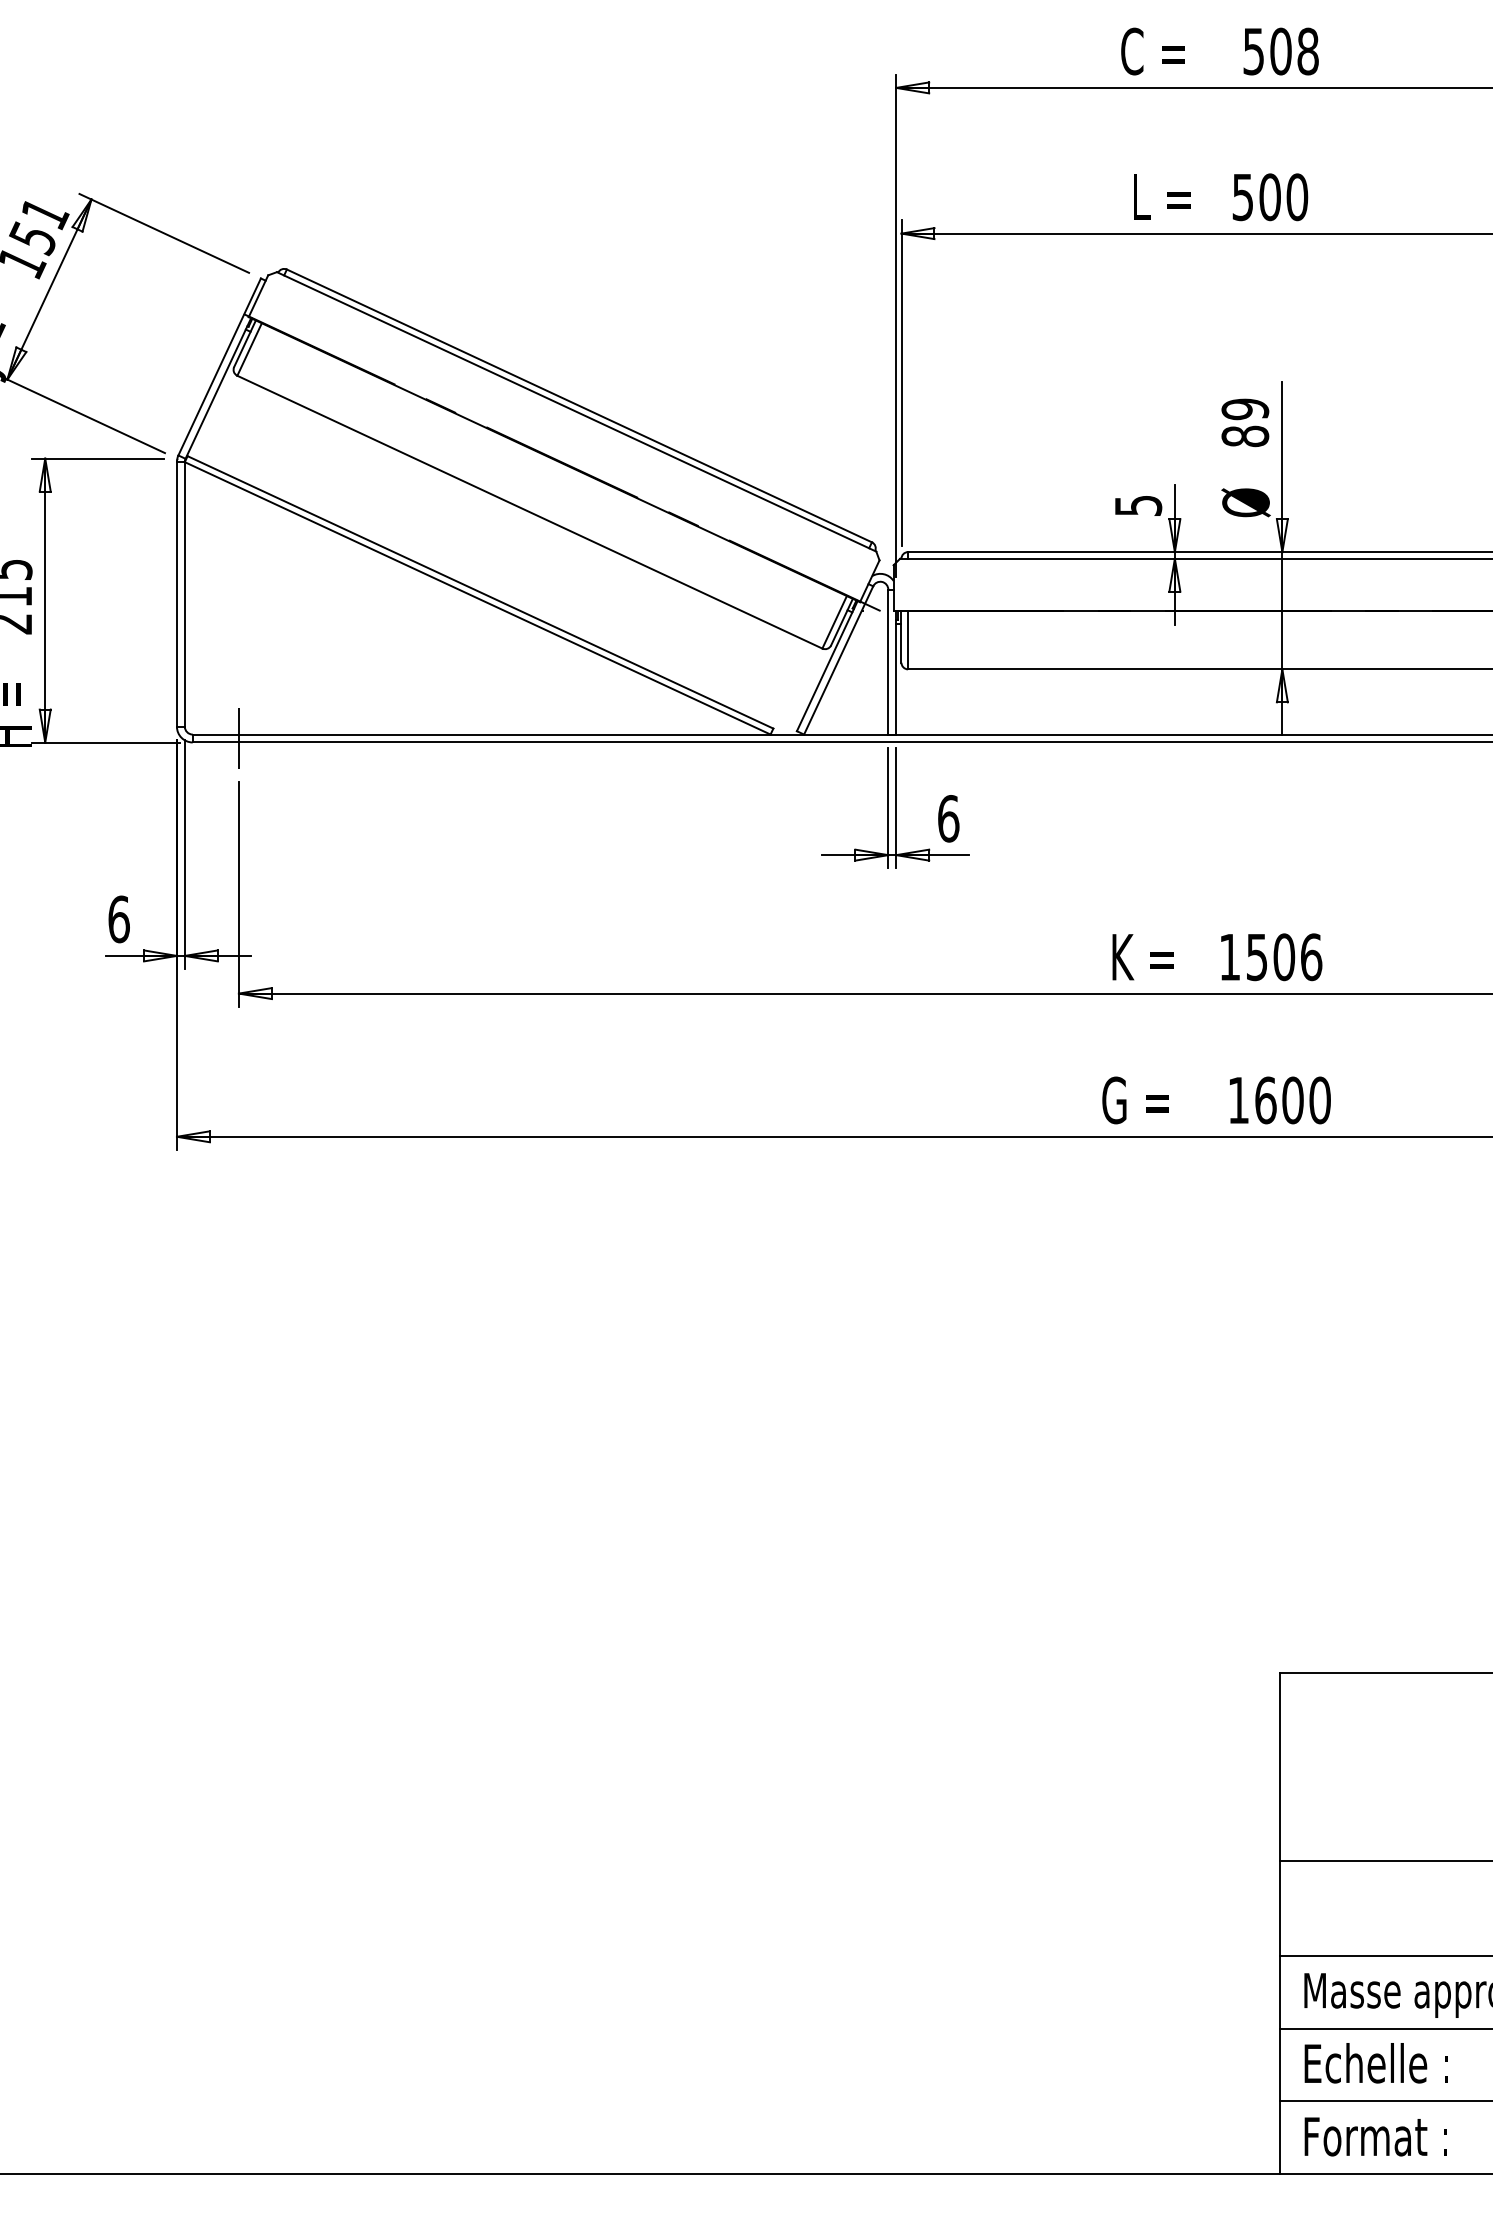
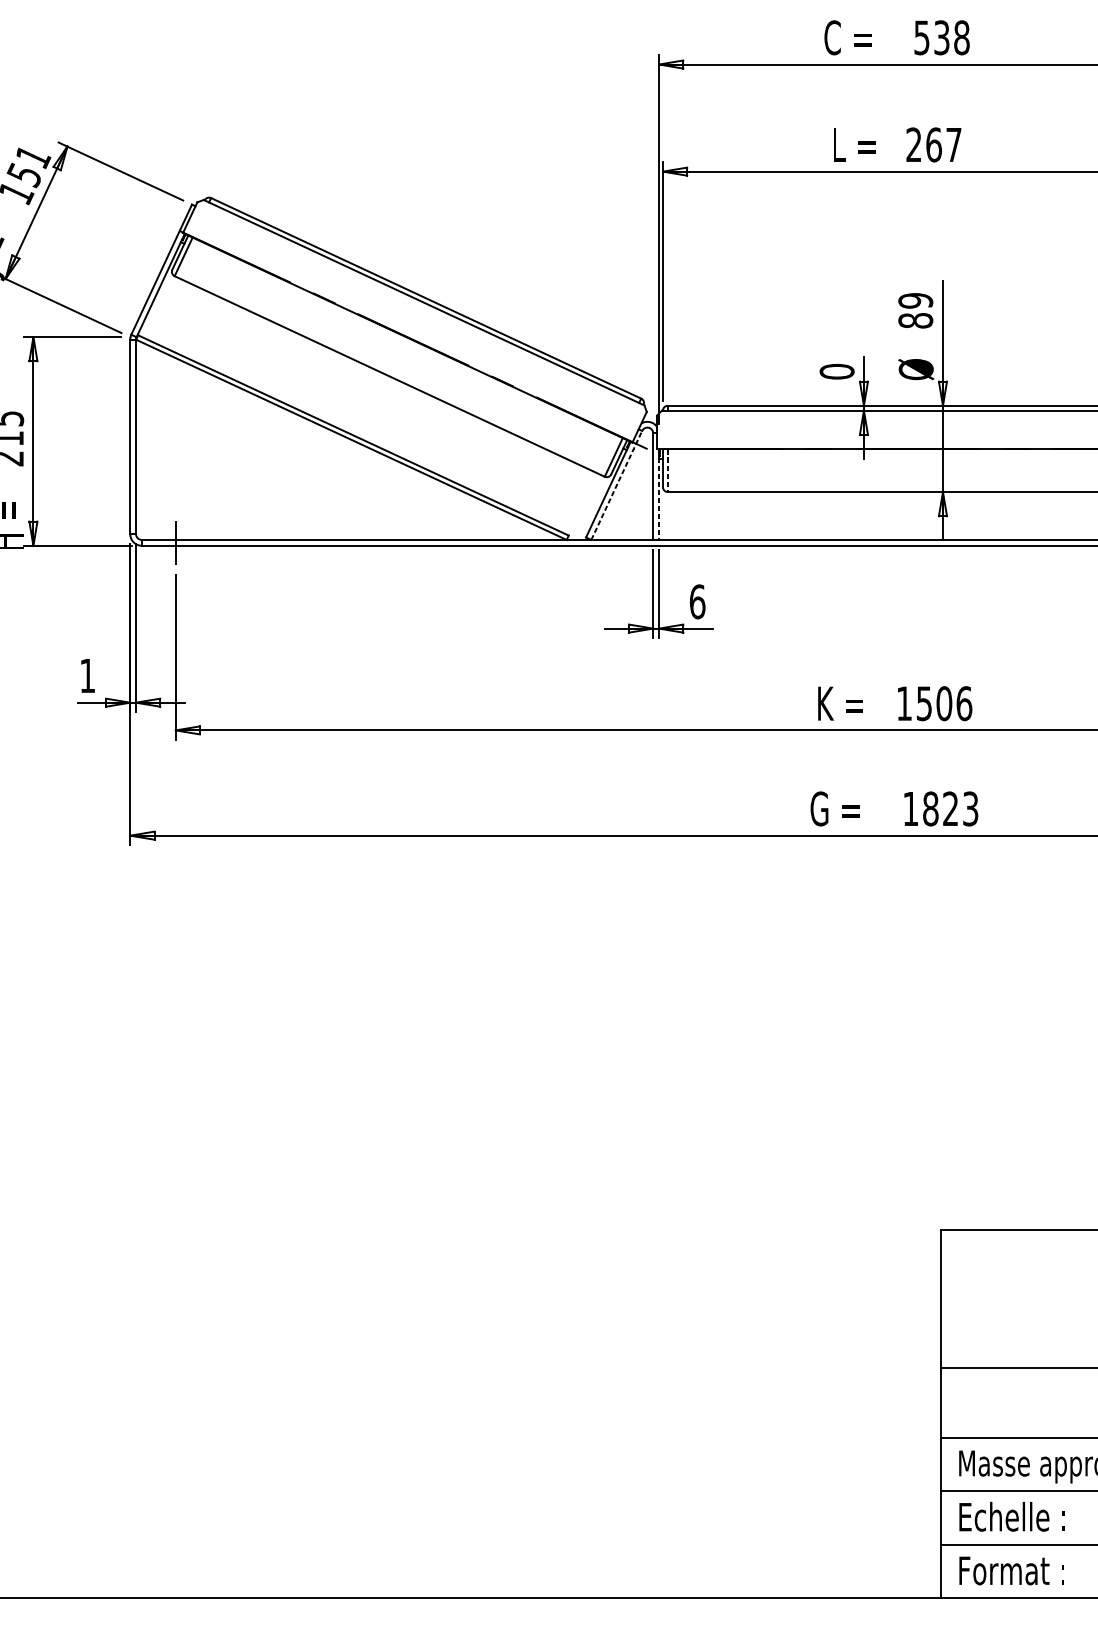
text: (1280, 51) -> (941, 37), 508 -> 538
text: (1270, 197) -> (934, 145), 500 -> 267
text: (1138, 505) -> (837, 371), 5 -> 0
line: (908, 640) -> (668, 470), solid -> dashed
line: (838, 660) -> (616, 485), solid -> dashed
line: (896, 672) -> (659, 494), solid -> dashed
text: (118, 919) -> (87, 675), 6 -> 1
text: (1292, 1100) -> (950, 809), 1600 -> 1823

